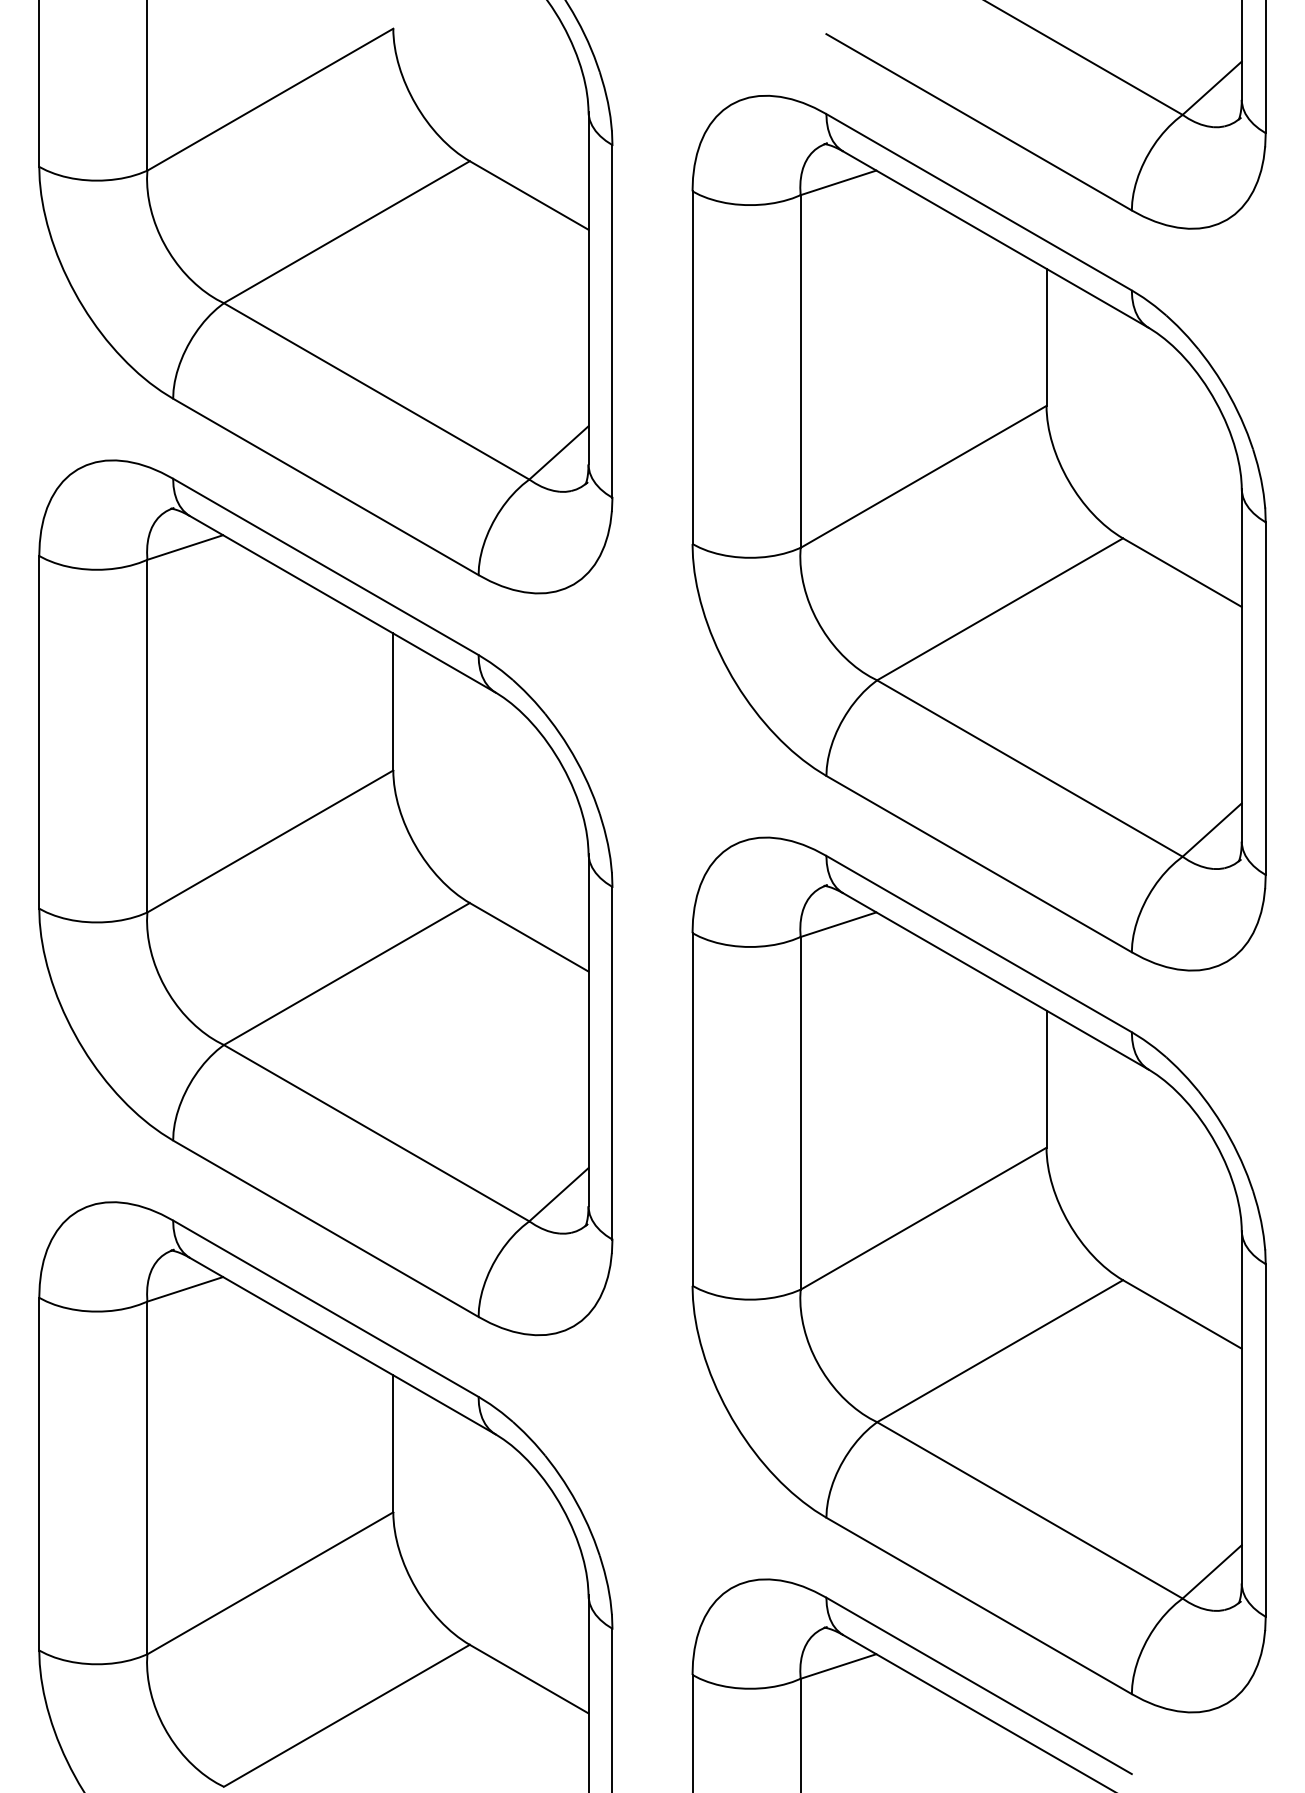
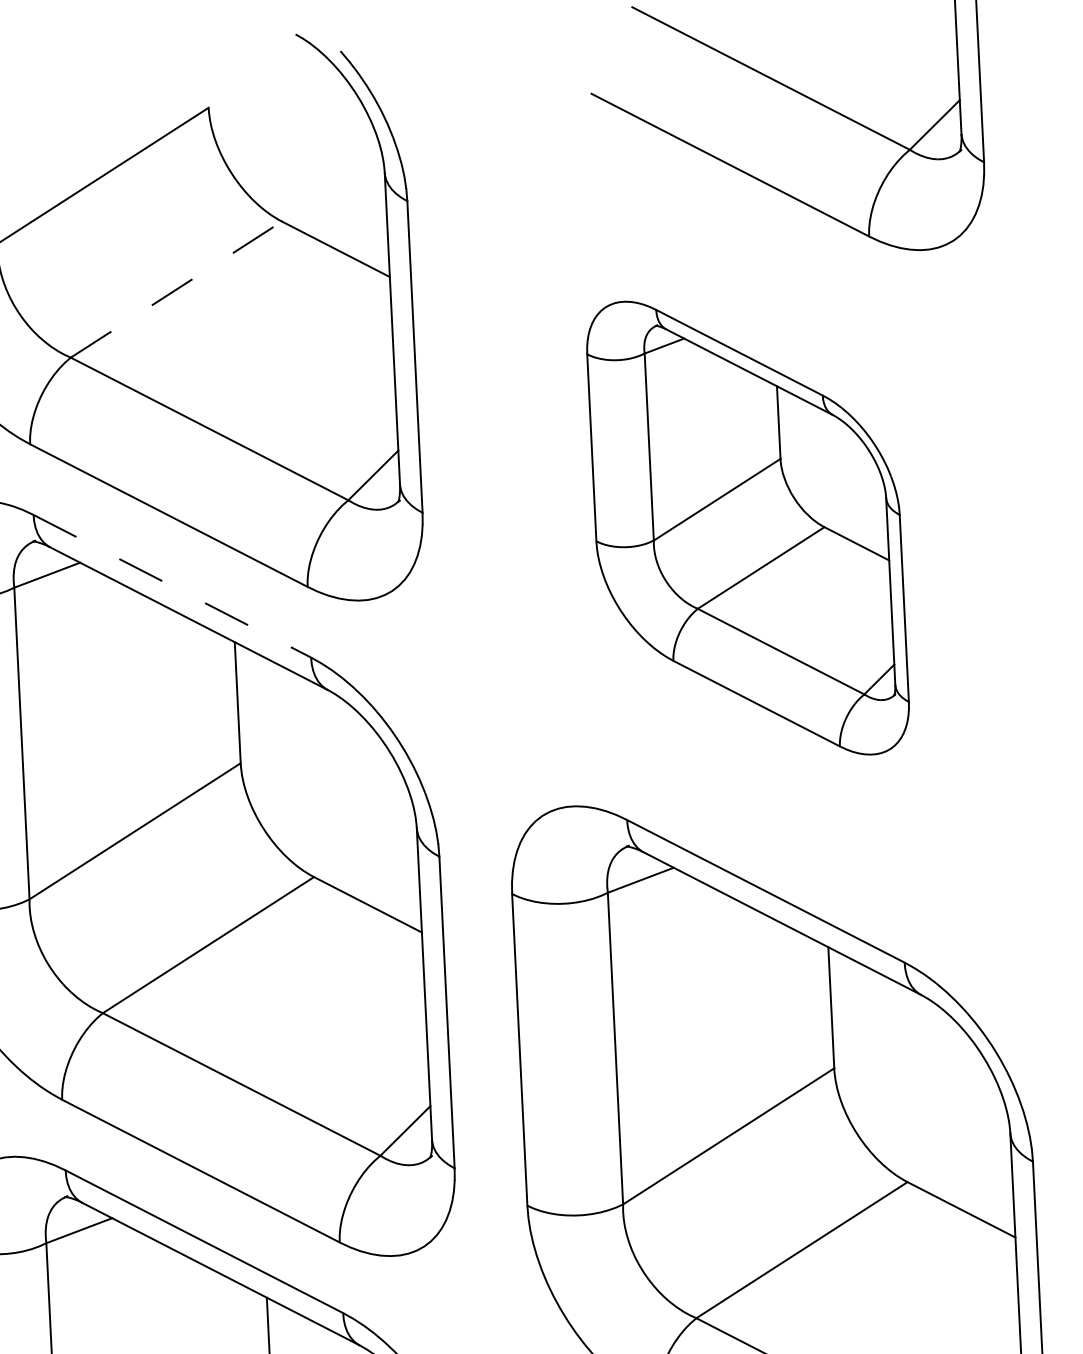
line: (346, 232) -> (176, 289), solid -> dashed
part: (978, 532) -> (747, 527), size x0.6
line: (326, 567) -> (172, 586), solid -> dashed

